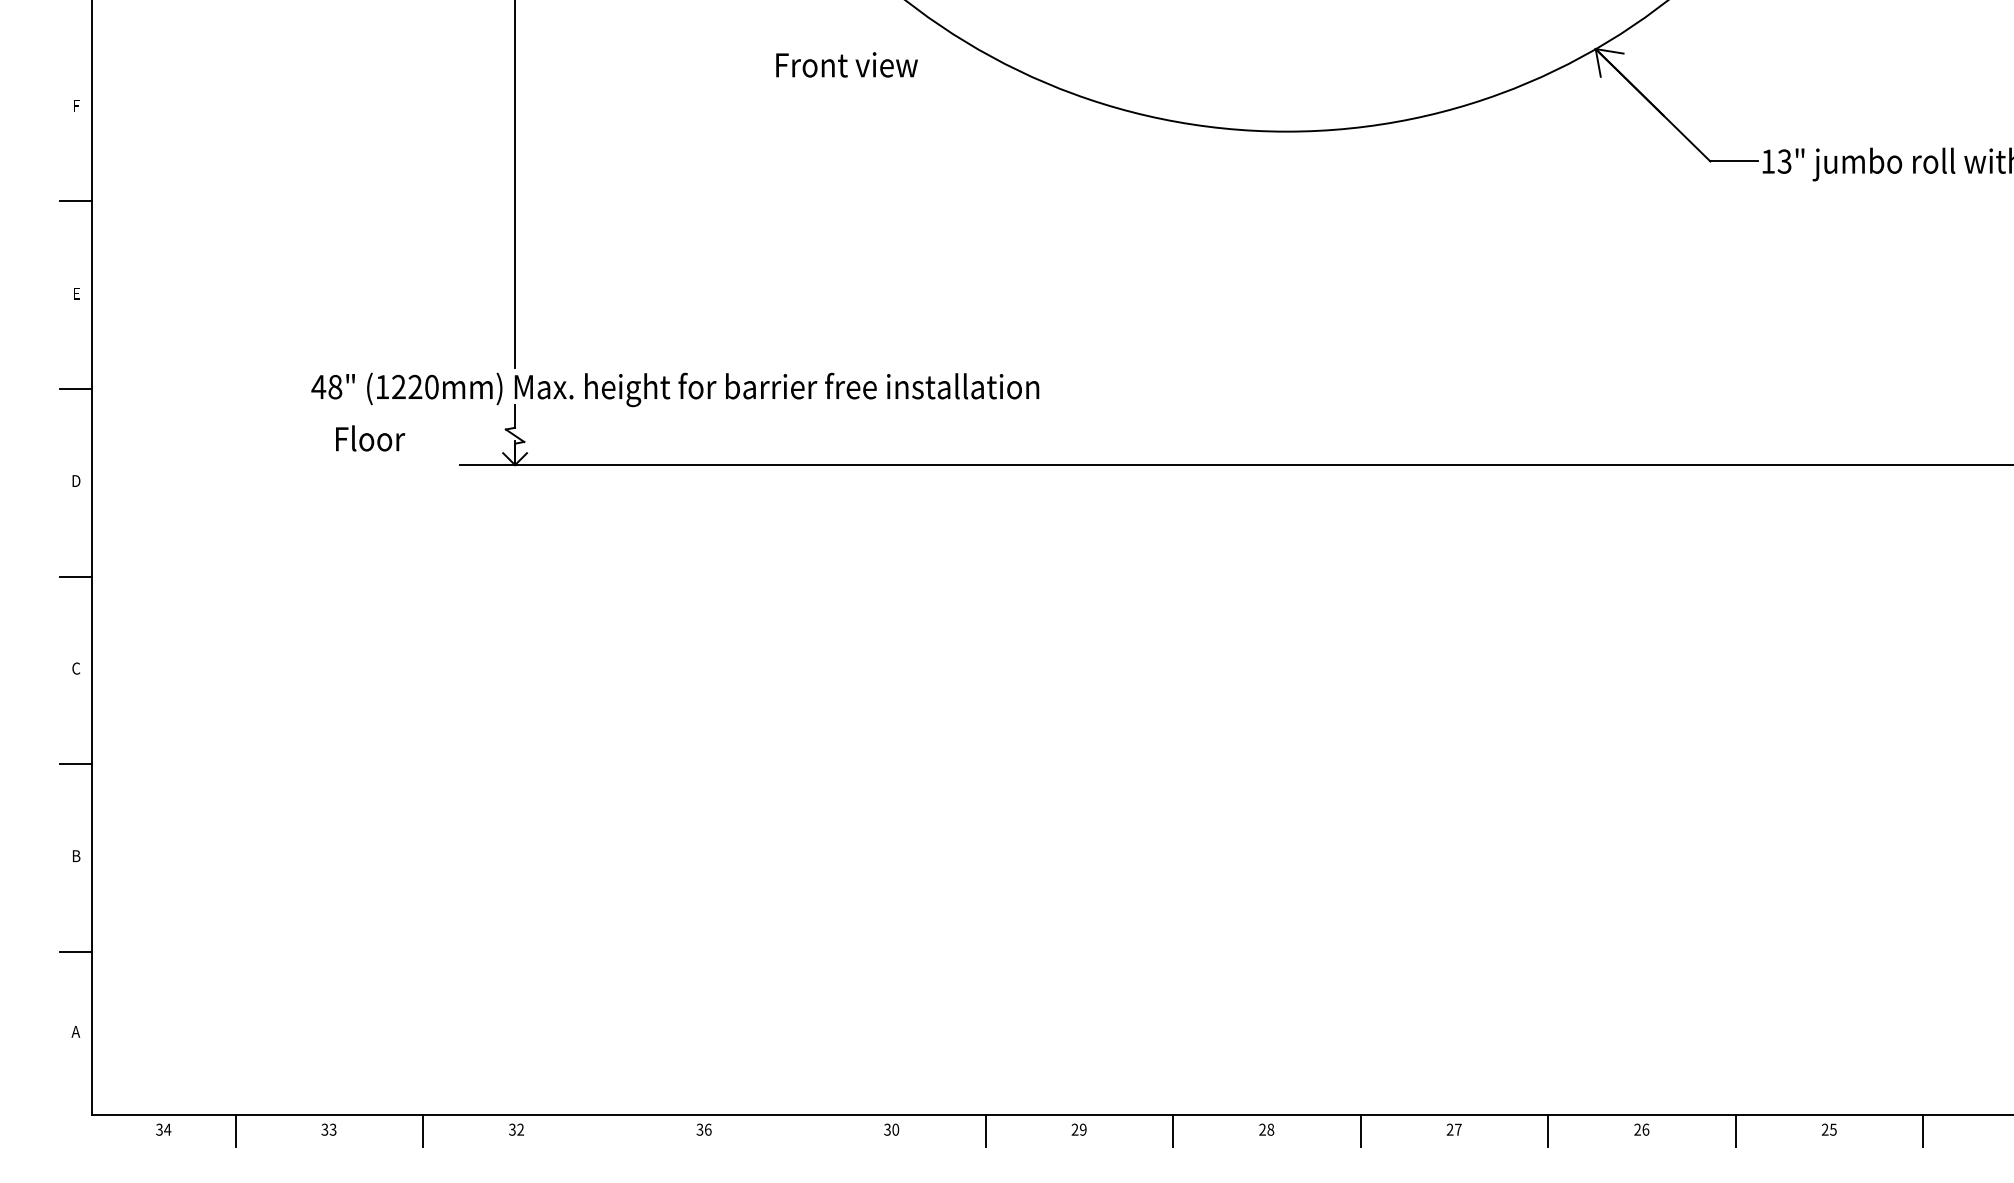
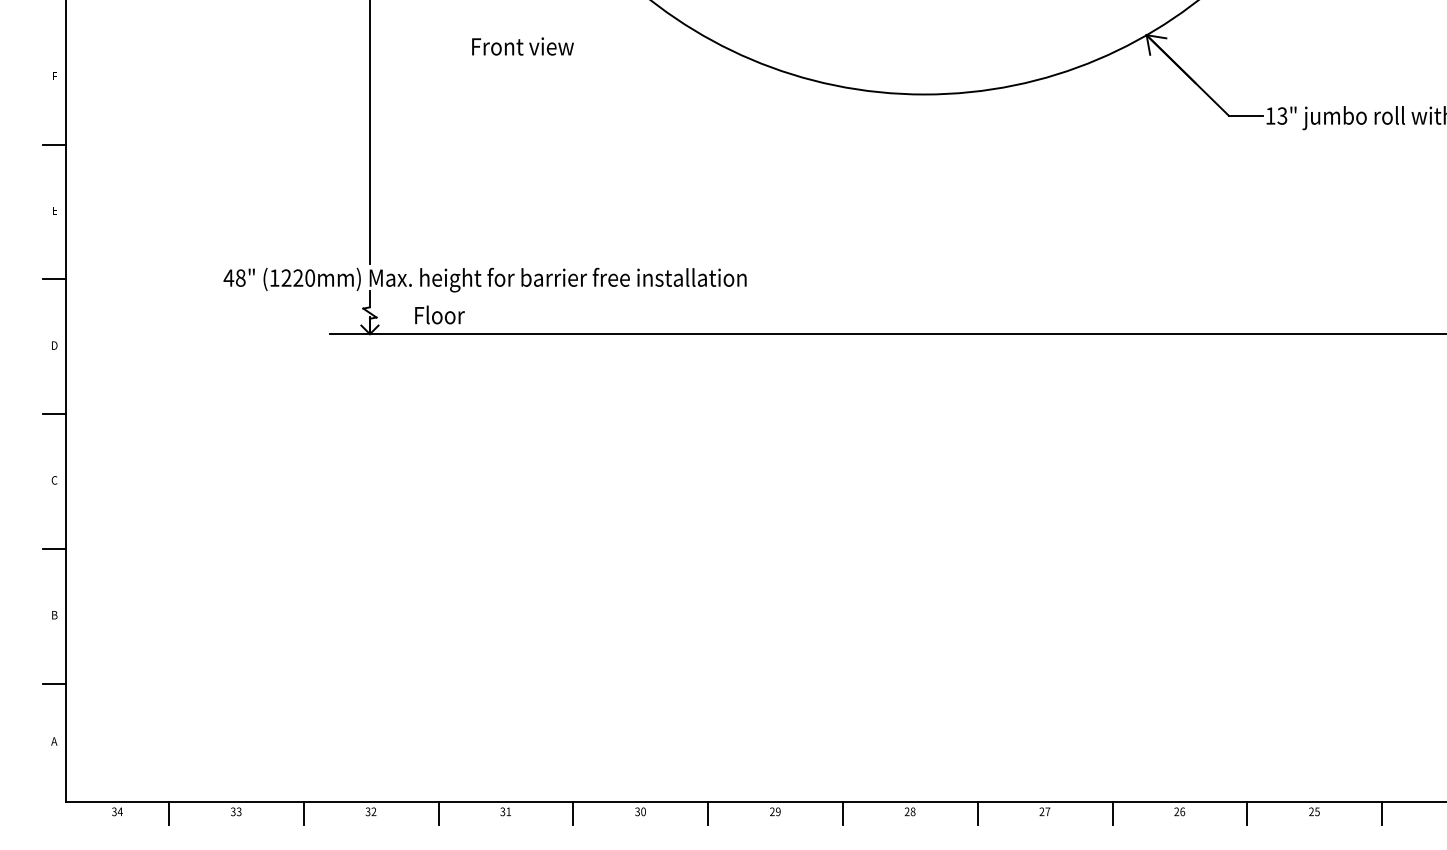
text: (846, 64) -> (522, 46), moved
text: (370, 438) -> (439, 315), moved
text: (708, 1129) -> (508, 811), 36 -> 31
line: (610, 1131) -> (438, 813), added
line: (798, 1131) -> (573, 813), added

